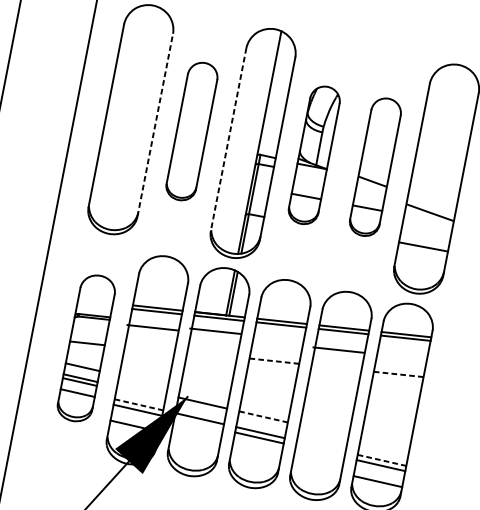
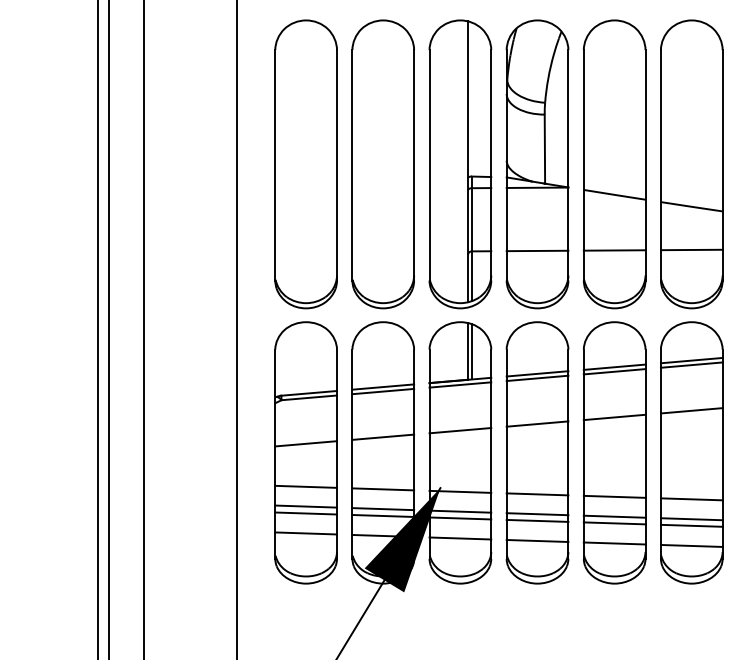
line: (155, 124) -> (337, 164), dashed -> solid
part: (191, 131) -> (382, 164), size x1.67
line: (228, 139) -> (429, 165), dashed -> solid
part: (314, 155) -> (537, 164), size x1.67
part: (375, 167) -> (614, 164), size x1.67
line: (152, 327) -> (383, 436), moved
line: (215, 331) -> (460, 430), moved
part: (86, 347) -> (305, 452), size x1.43
line: (338, 350) -> (614, 417), moved
line: (274, 361) -> (537, 424), dashed -> solid
line: (398, 374) -> (691, 410), dashed -> solid
line: (142, 389) -> (383, 489), added
line: (139, 405) -> (383, 509), dashed -> solid
line: (263, 417) -> (537, 494), dashed -> solid
line: (198, 424) -> (460, 518), added
line: (324, 430) -> (614, 496), added
line: (195, 440) -> (460, 538), added
line: (384, 444) -> (691, 499), added
line: (321, 446) -> (614, 516), added
line: (320, 451) -> (614, 523), added
line: (256, 453) -> (537, 540), added
line: (381, 460) -> (691, 519), dashed -> solid
line: (317, 467) -> (614, 543), added

